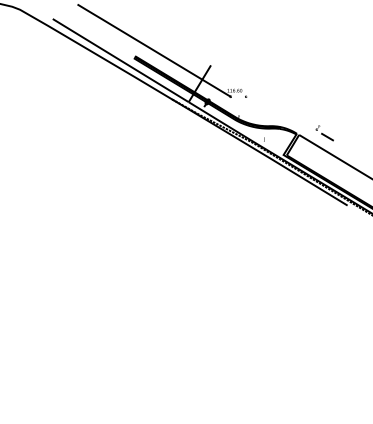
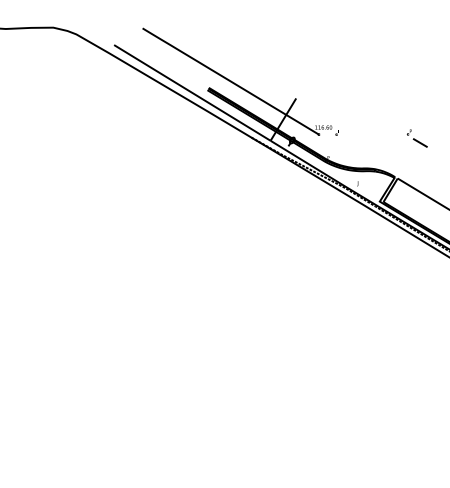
part: (325, 133) -> (417, 138), moved

